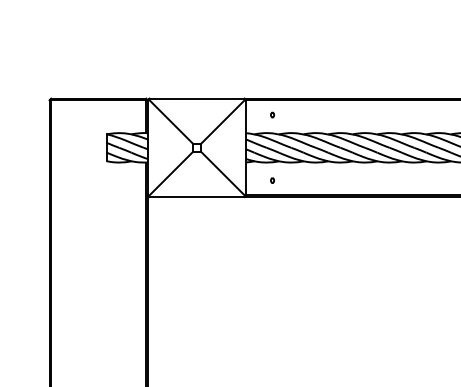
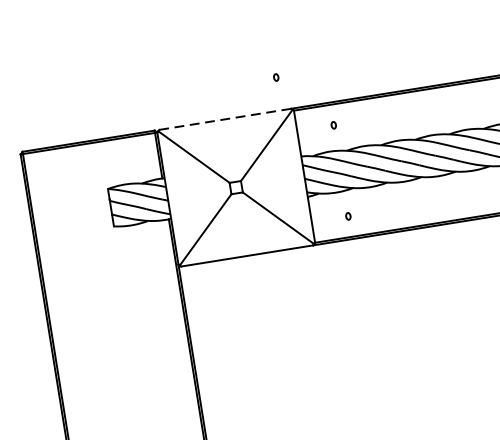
part: (237, 74) -> (276, 76), added
line: (197, 98) -> (225, 119), solid -> dashed

